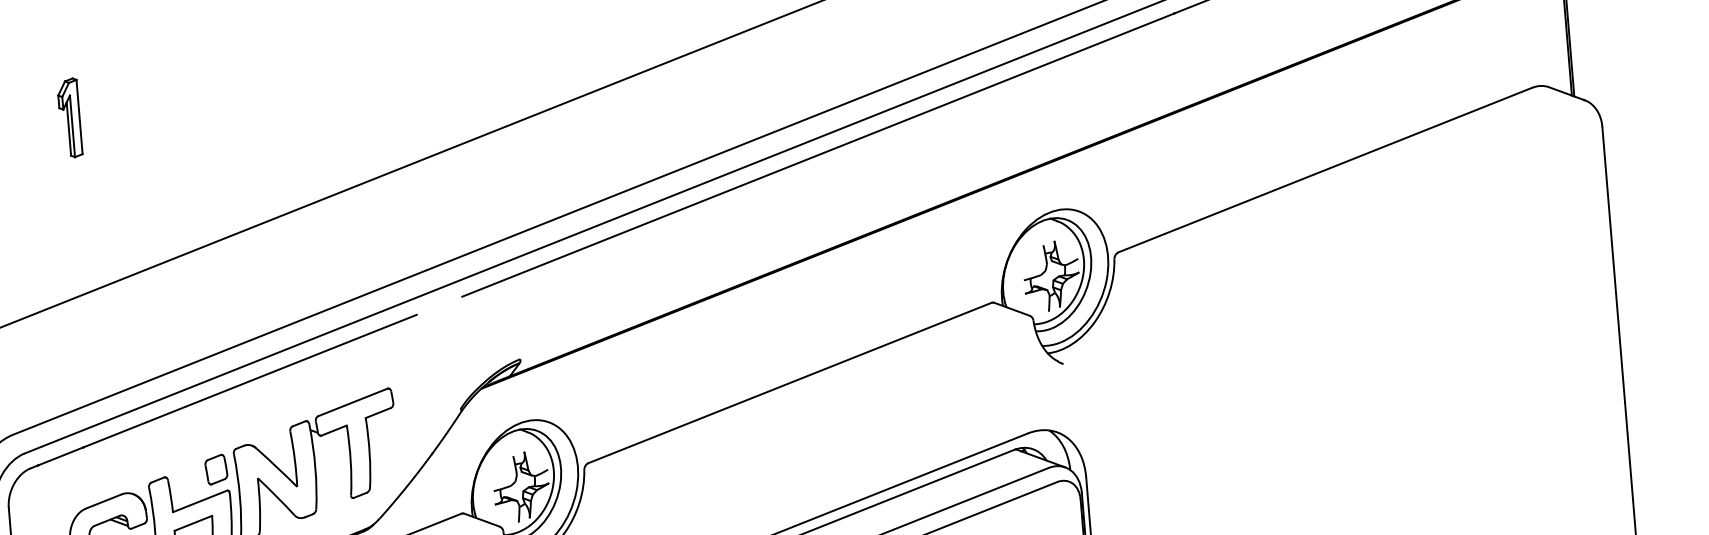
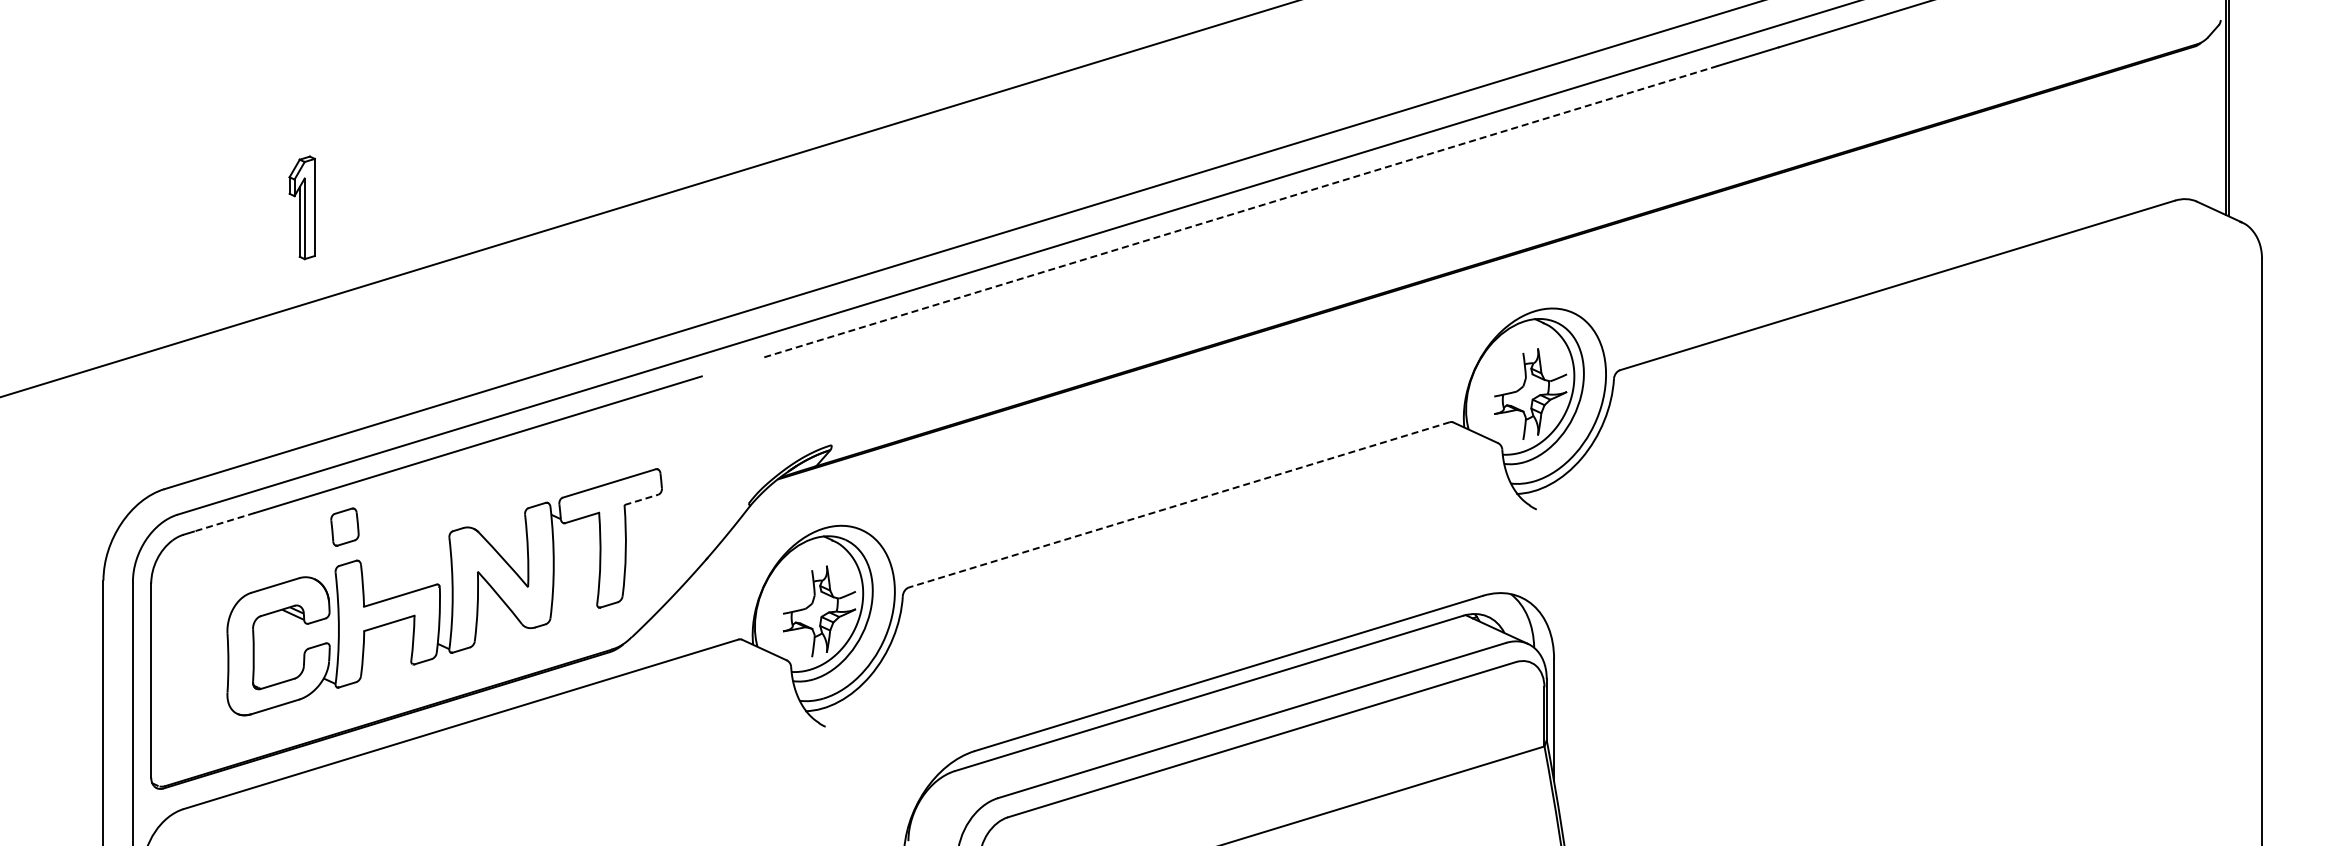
part: (69, 117) -> (301, 207), moved
line: (817, 155) -> (1239, 212), solid -> dashed
line: (790, 382) -> (1179, 504), solid -> dashed
line: (378, 412) -> (641, 499), solid -> dashed
line: (60, 456) -> (224, 522), solid -> dashed
part: (215, 469) -> (344, 526), moved

